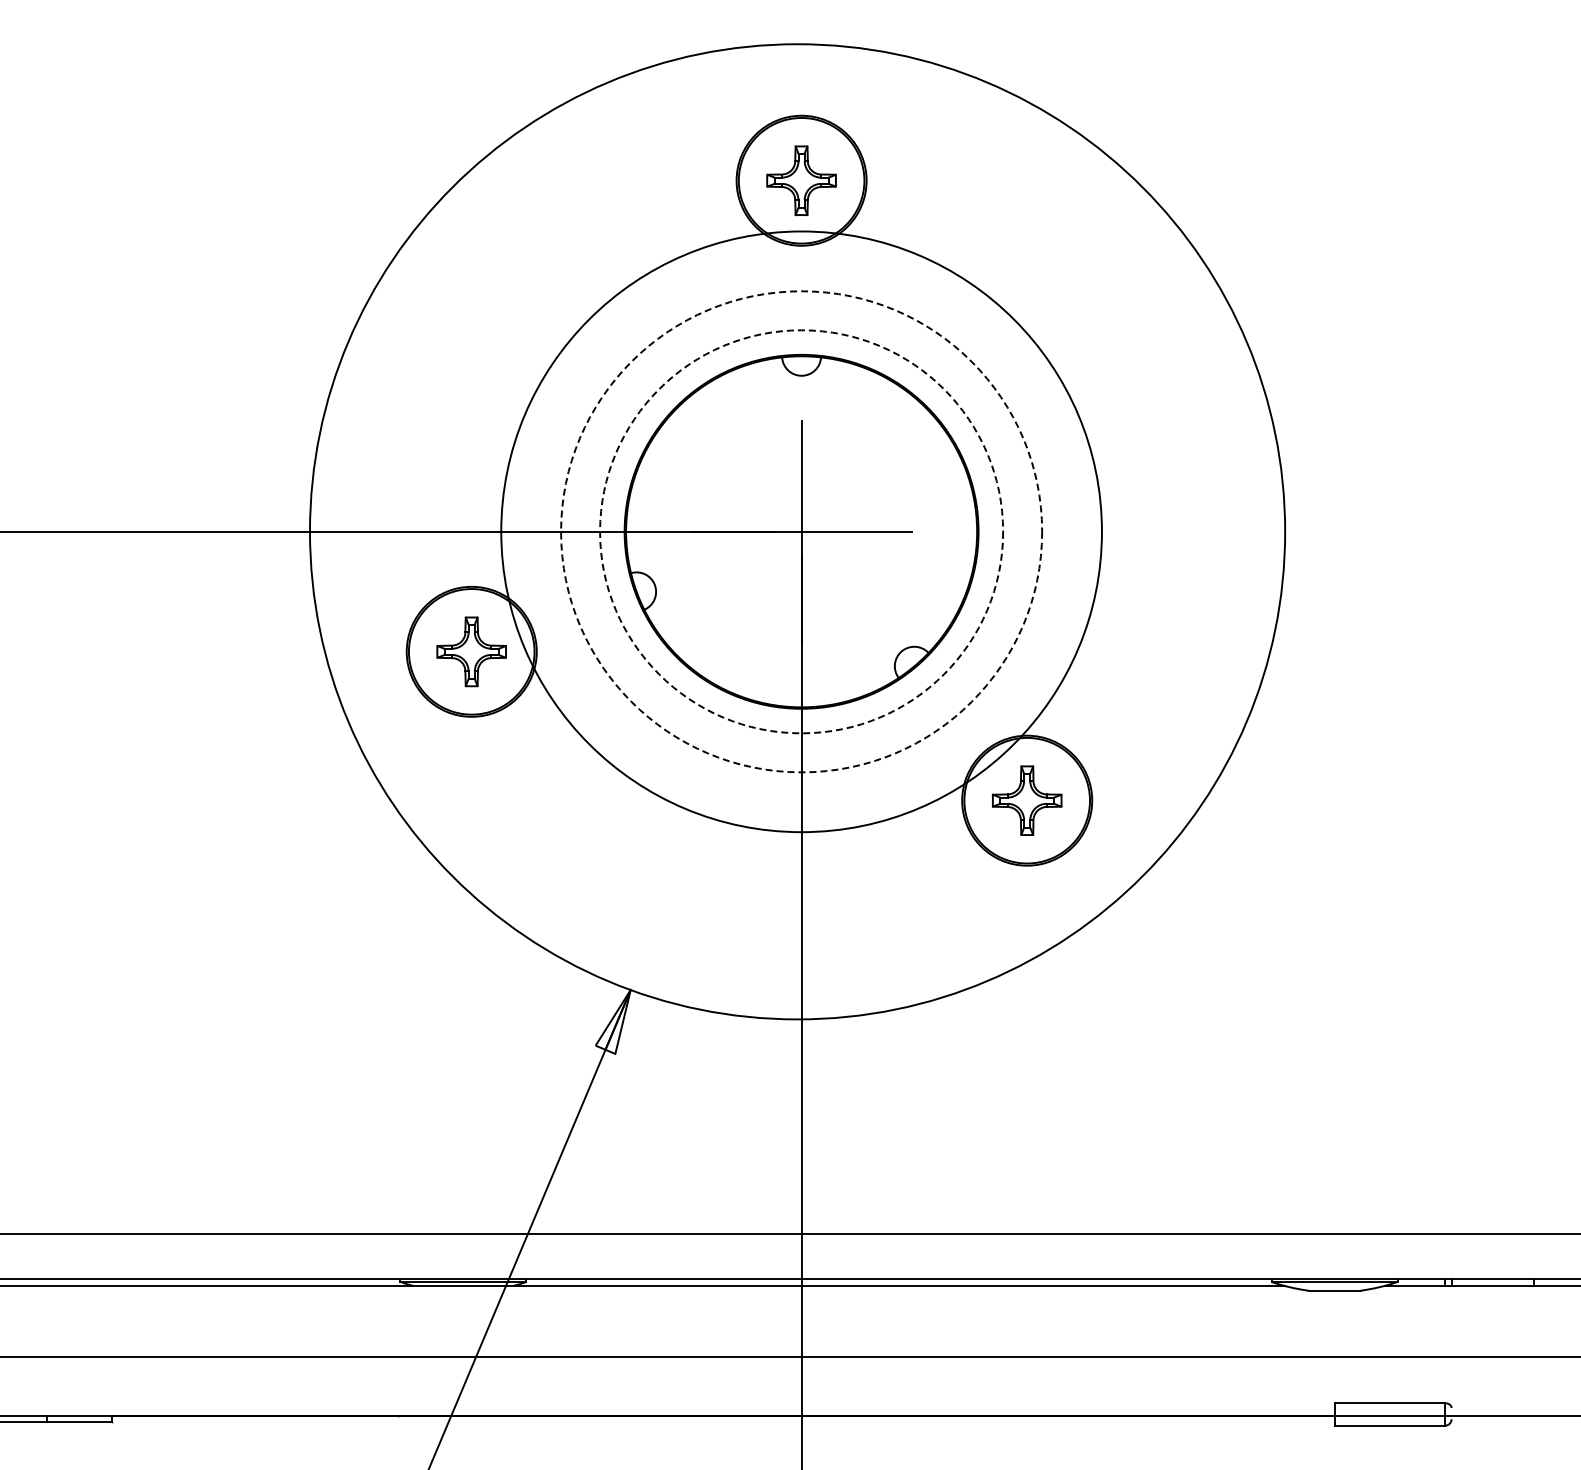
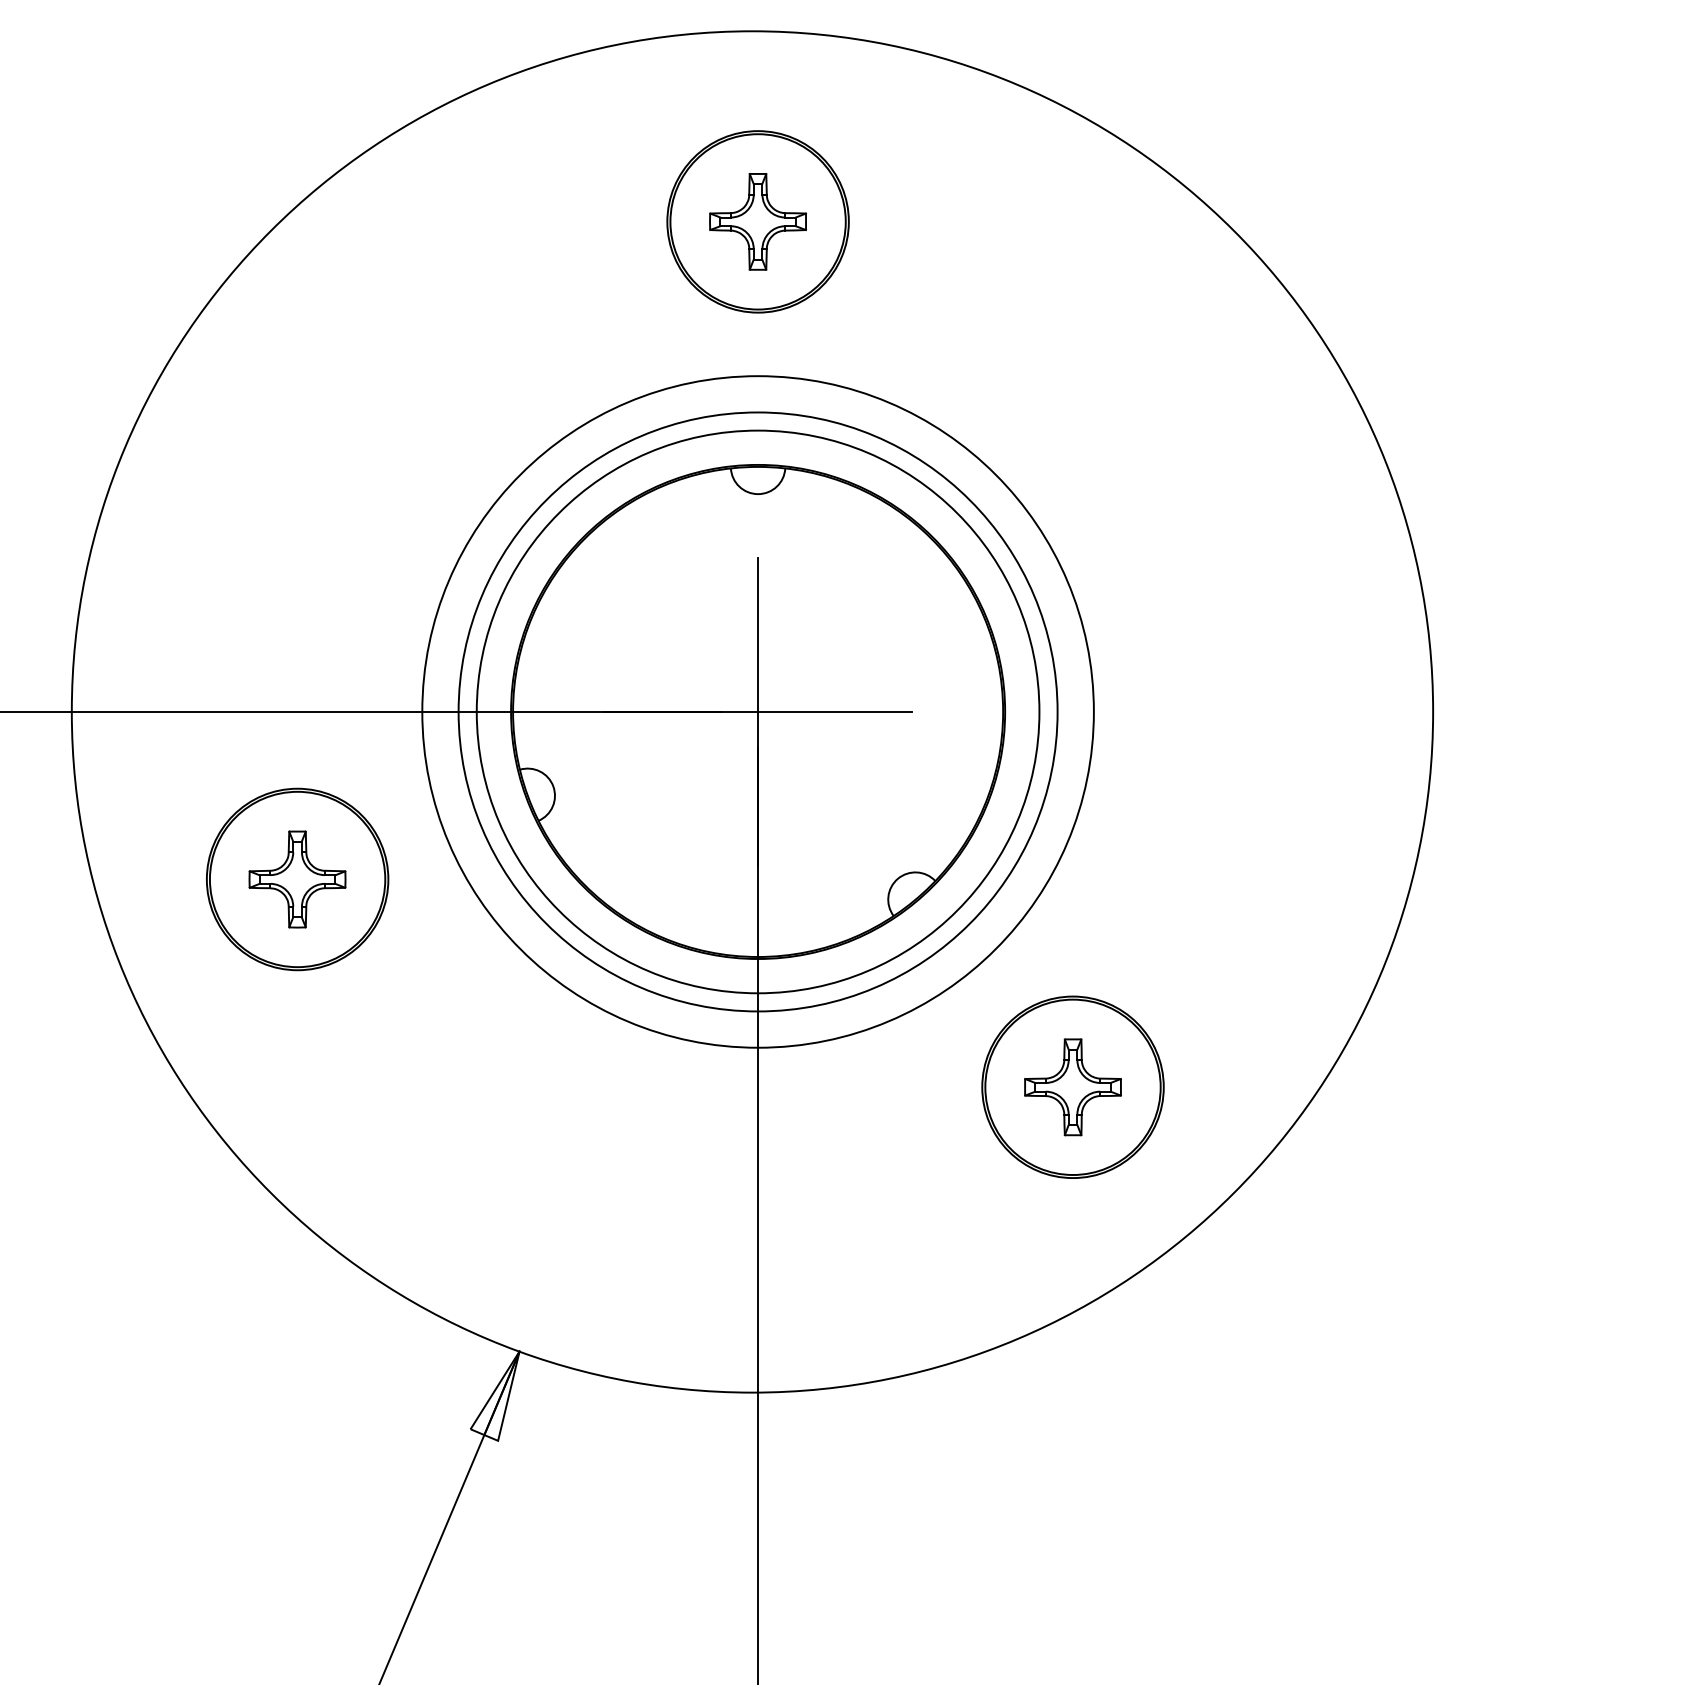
circle: (801, 531) -> (757, 711), dashed -> solid
circle: (801, 531) -> (757, 711), dashed -> solid
circle: (801, 531) -> (757, 711), size x0.71

